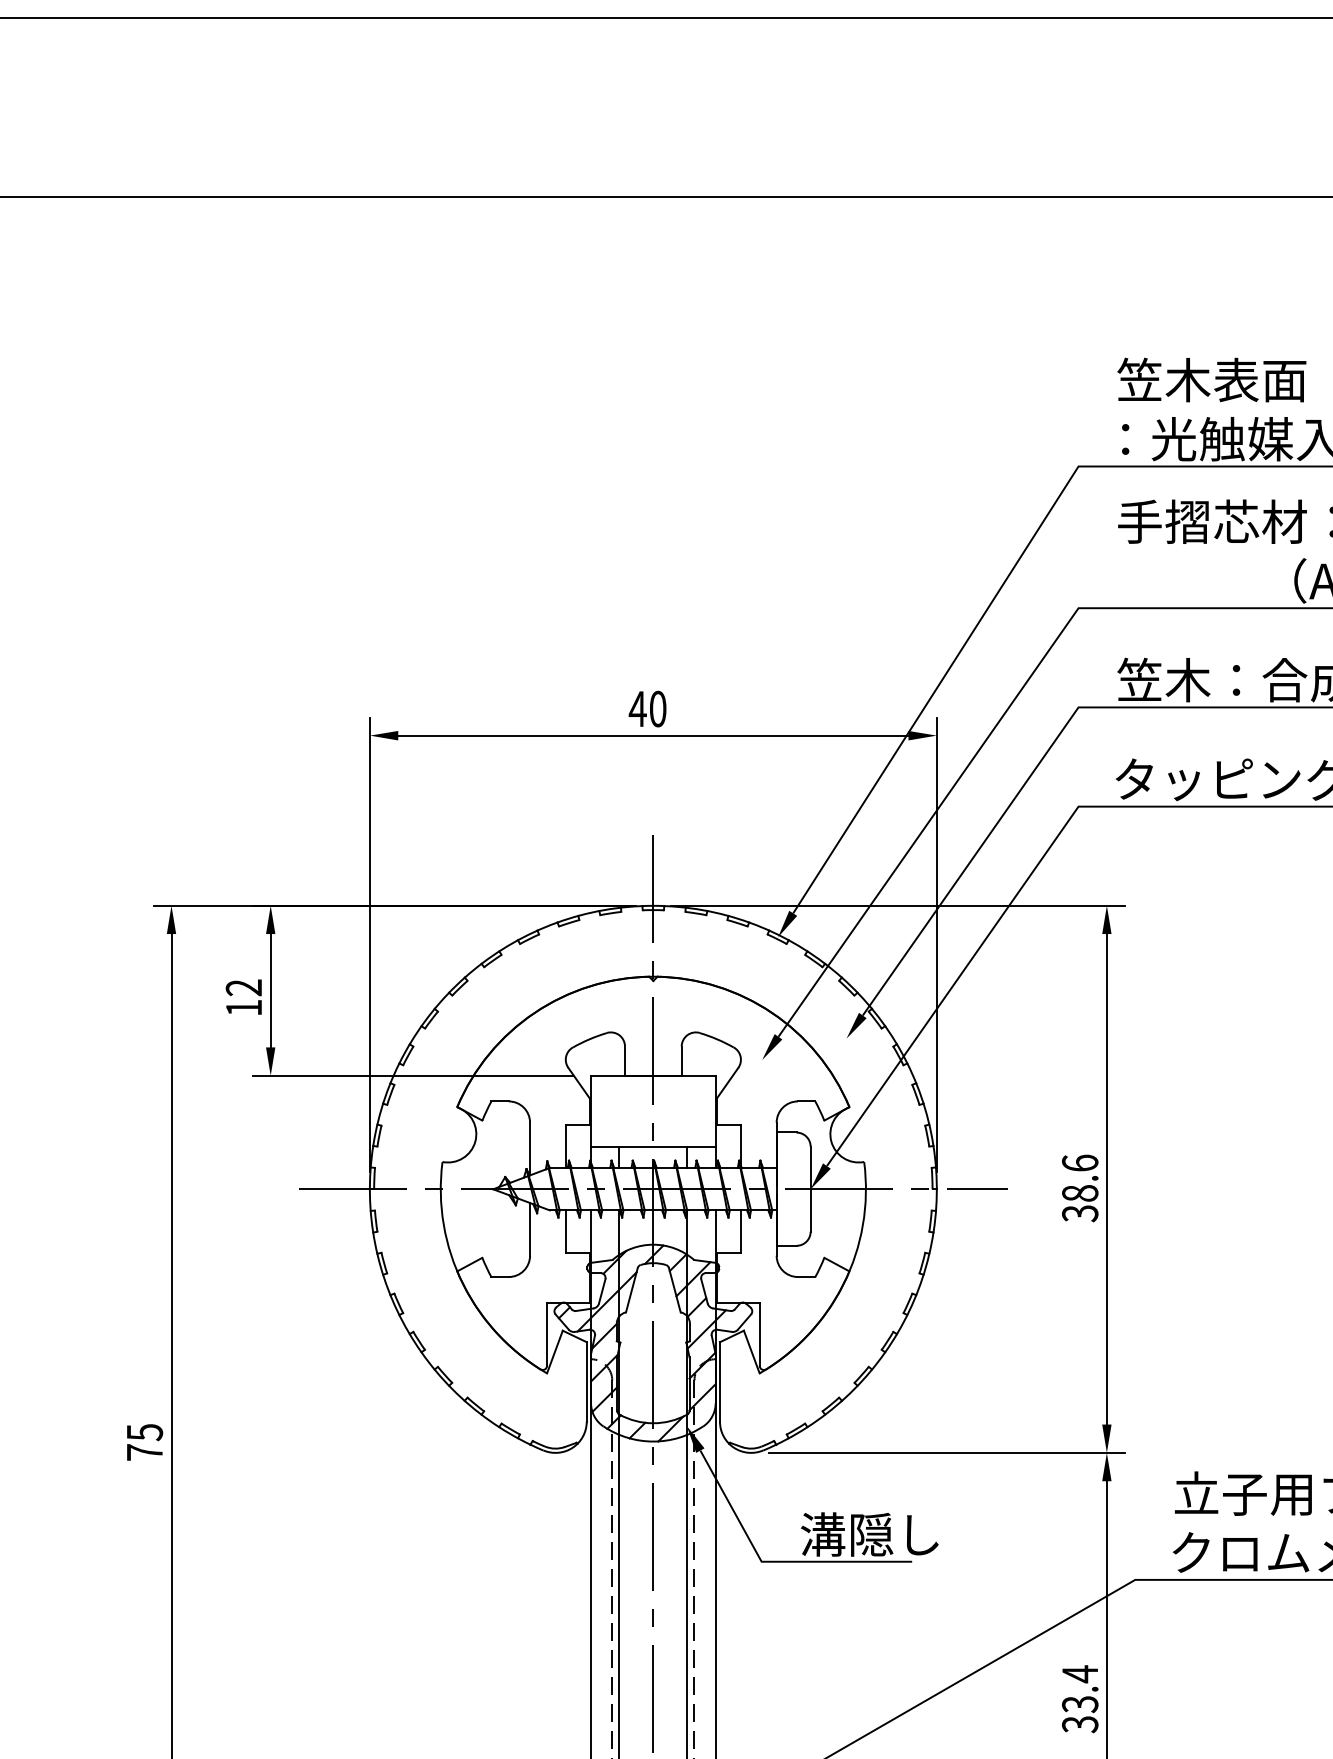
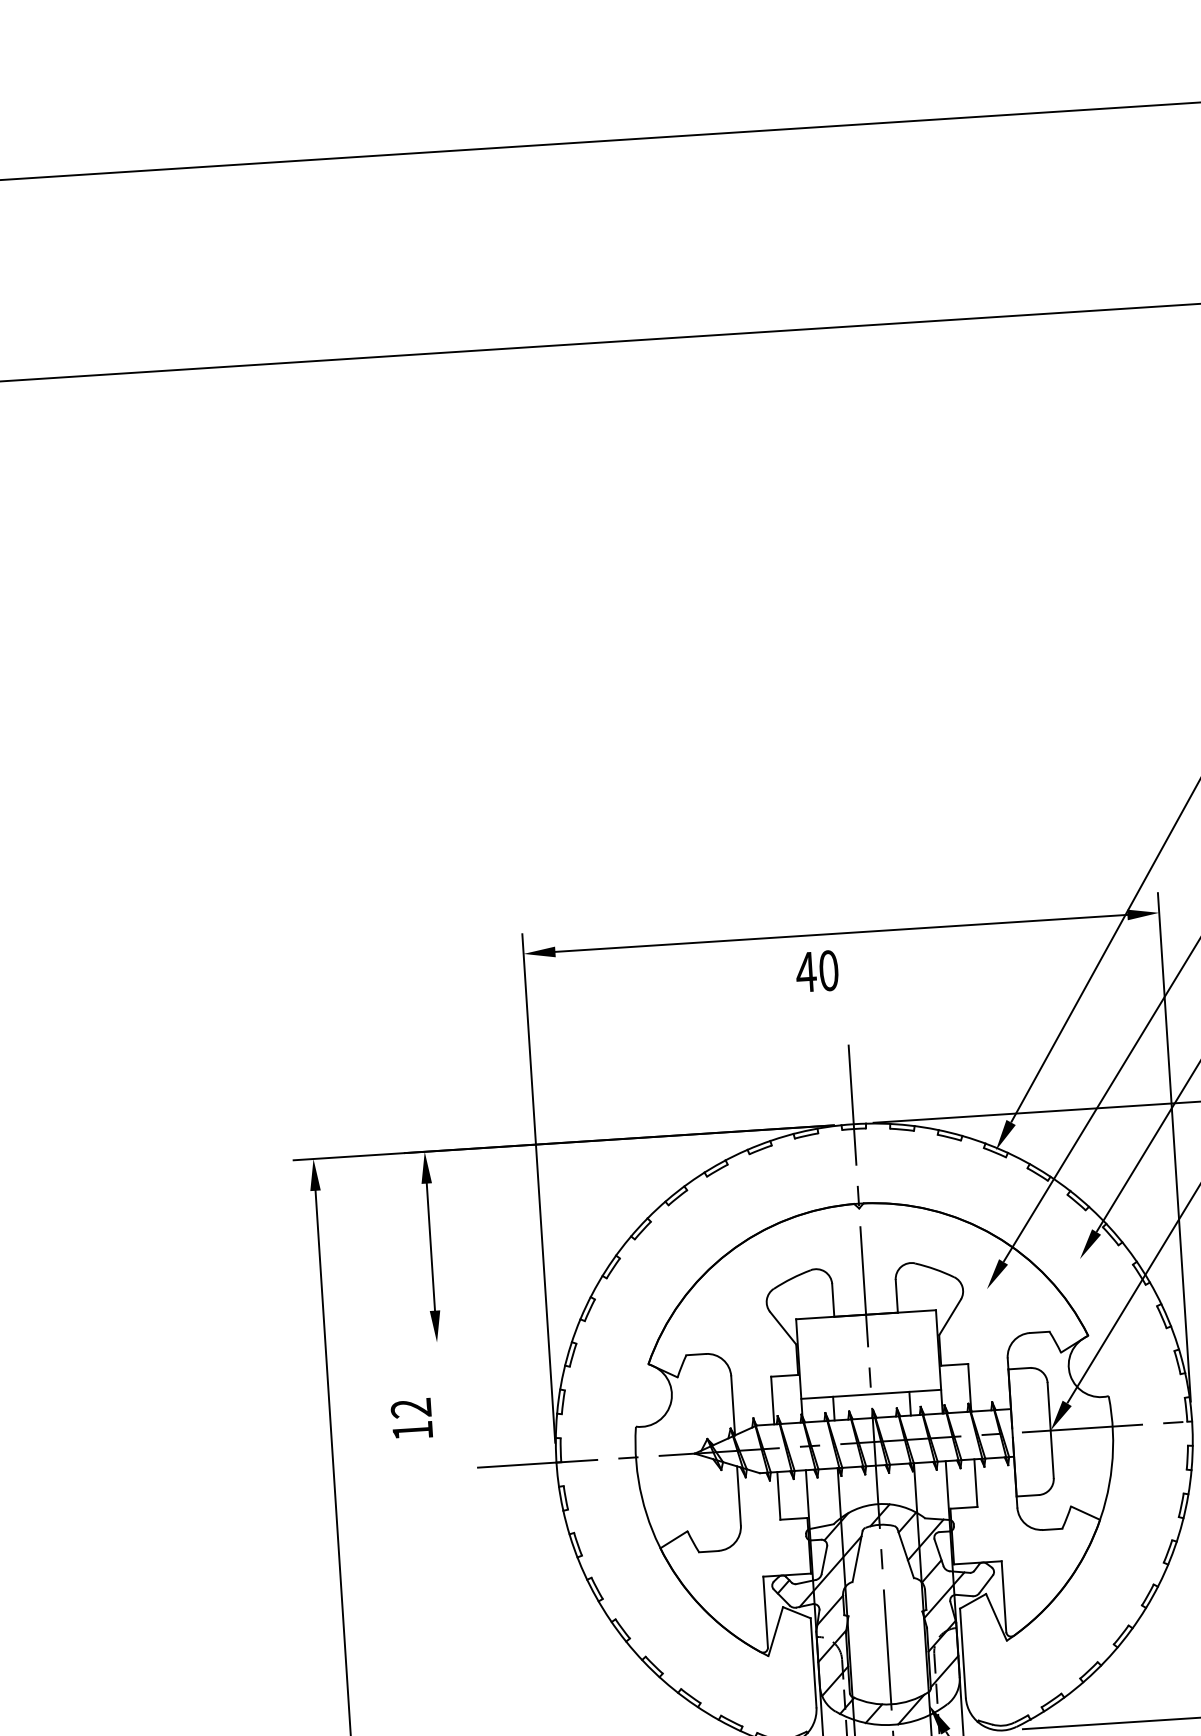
text: (647, 708) -> (816, 970), moved
text: (243, 996) -> (411, 1418), moved
line: (412, 1075) -> (596, 1331), removed

